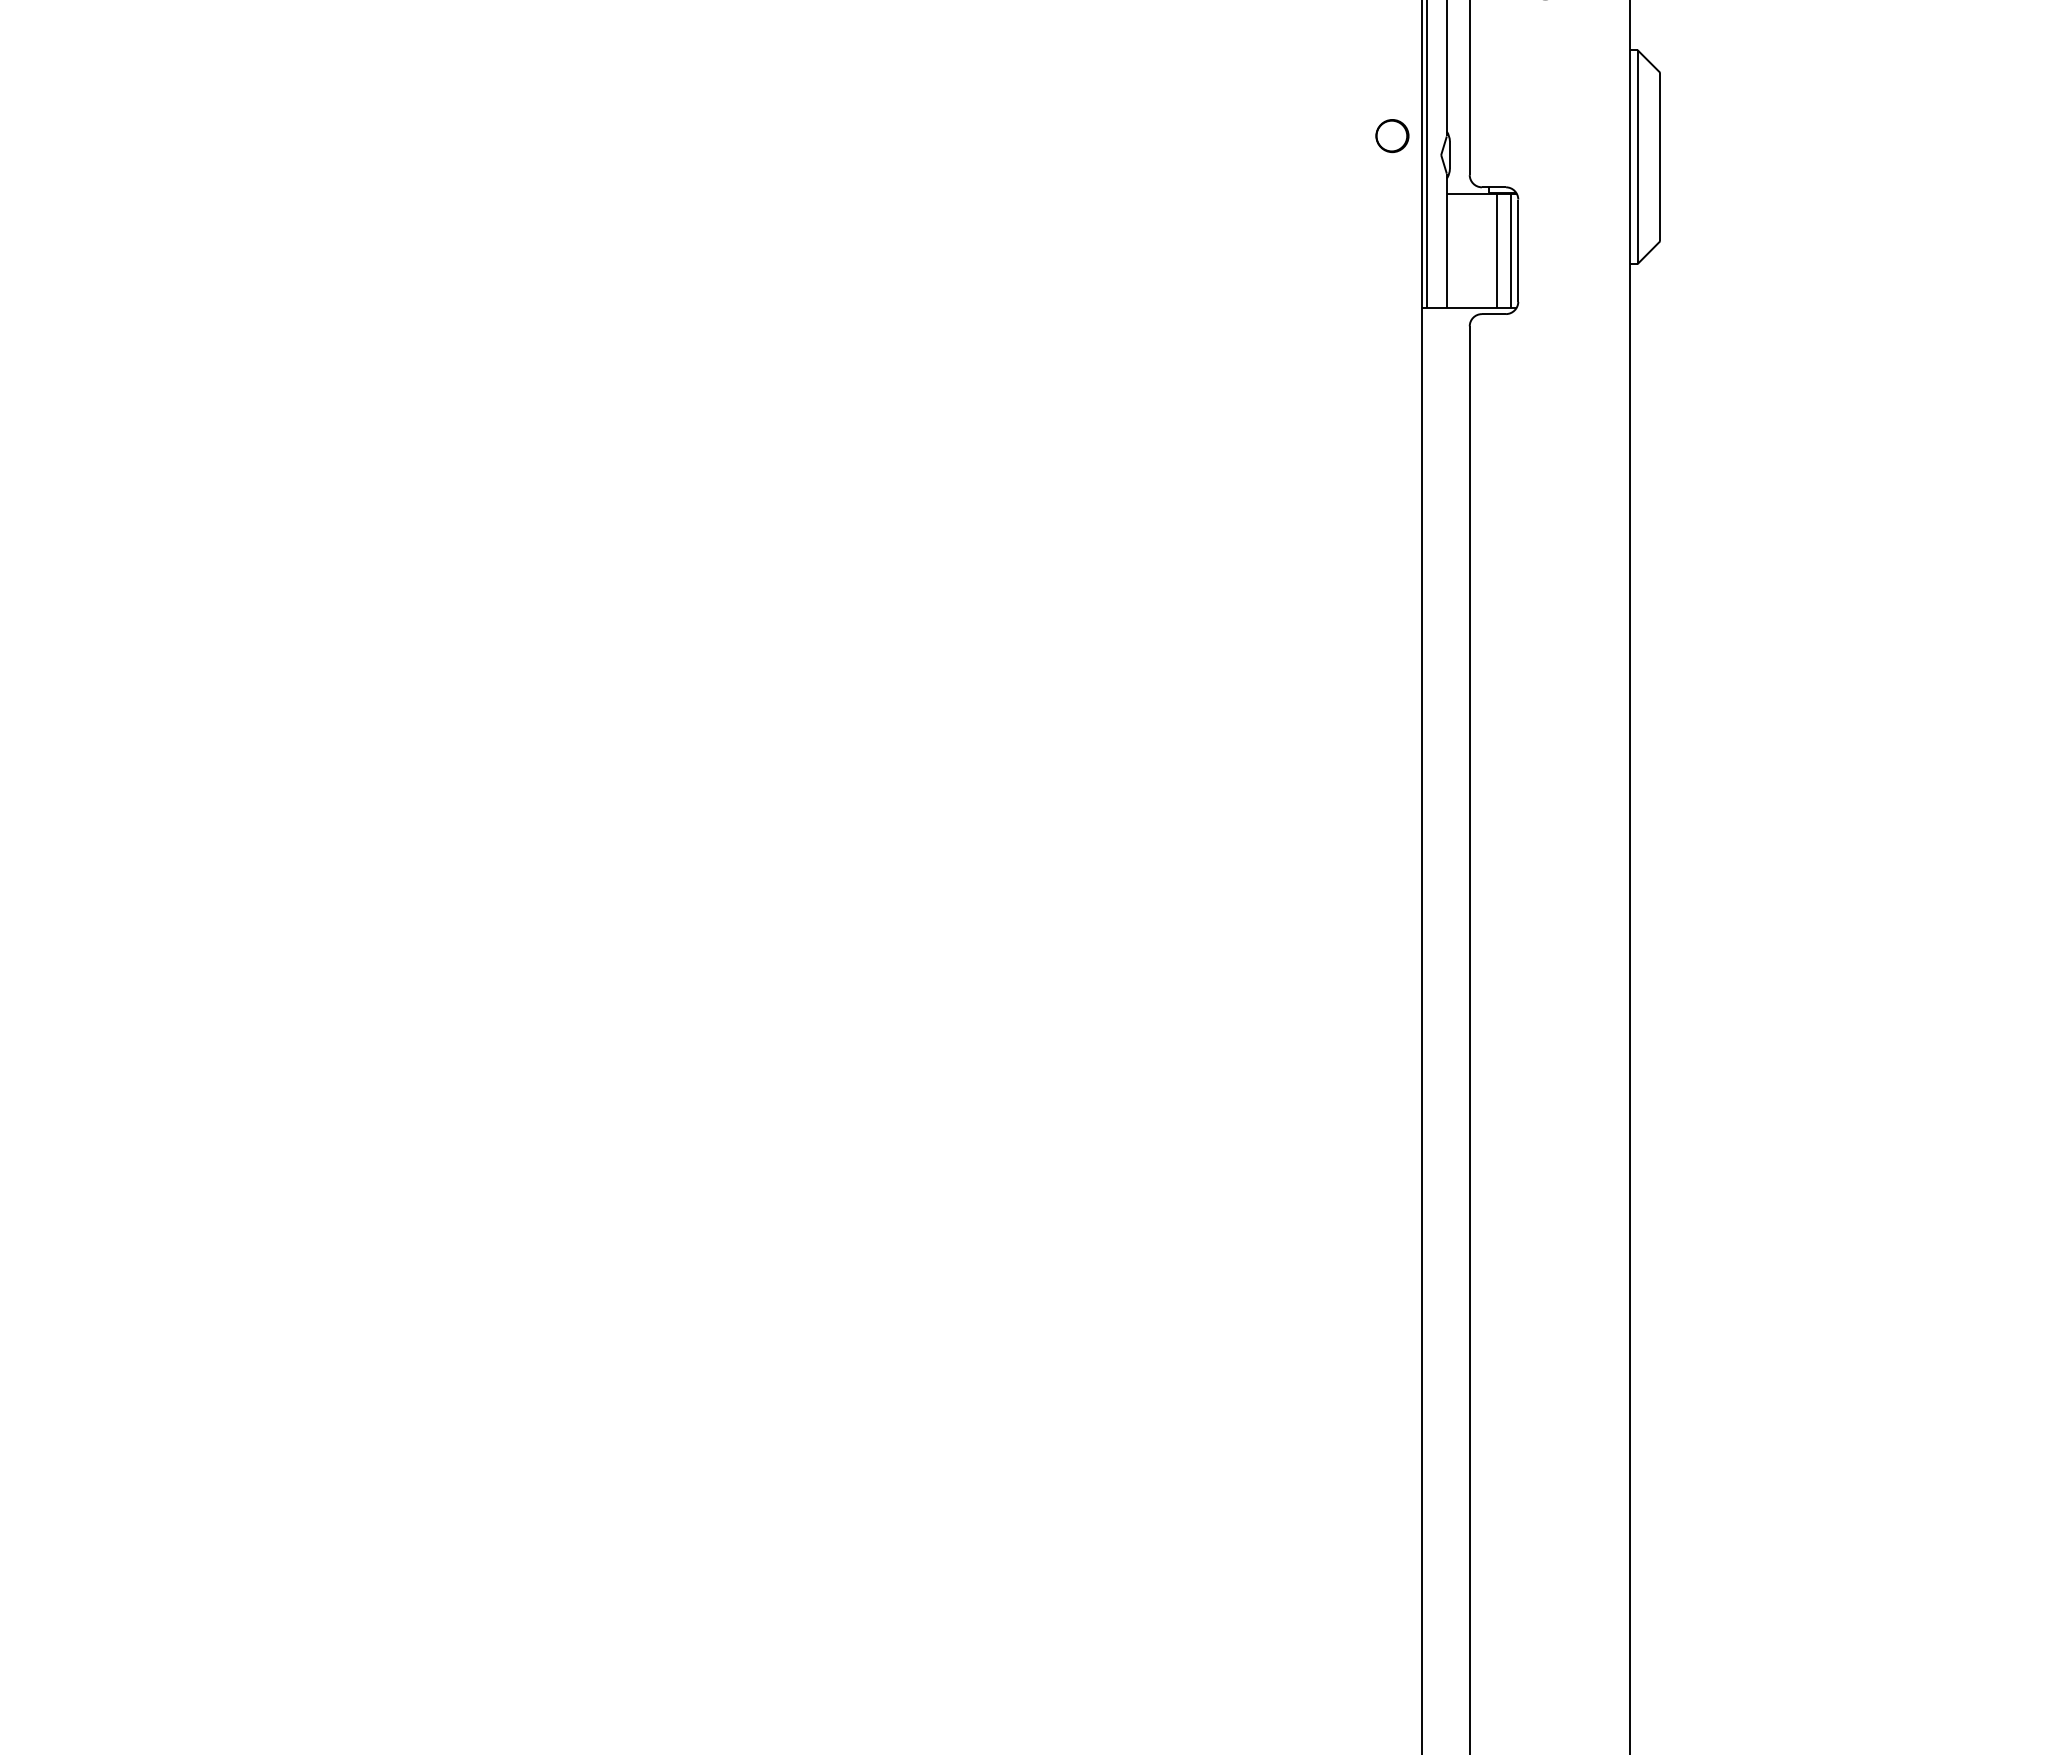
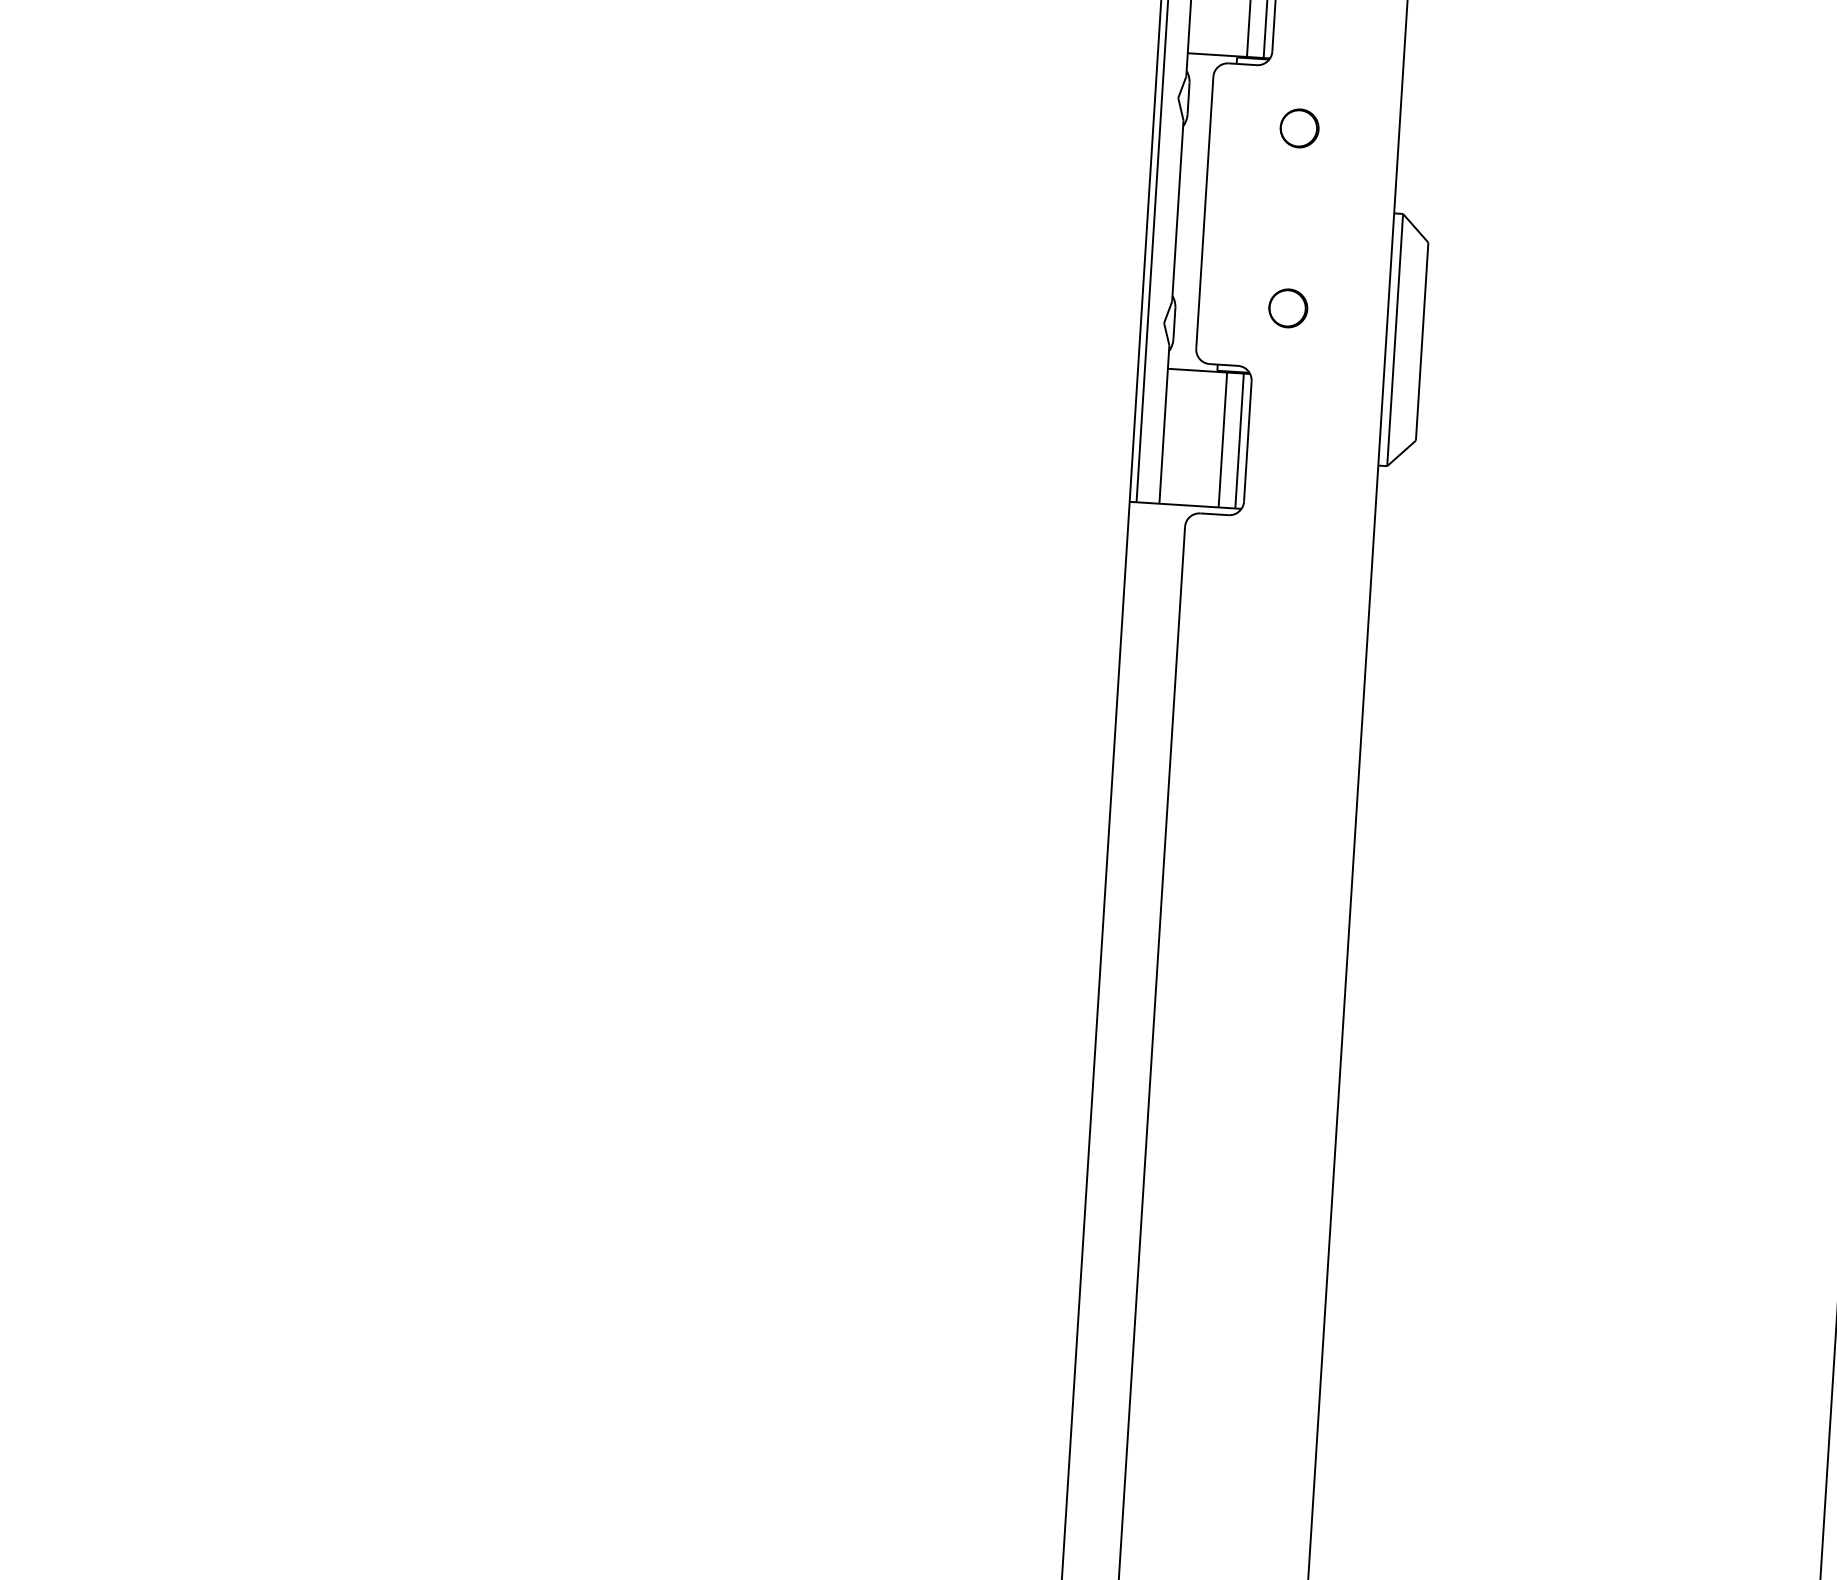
part: (1392, 136) -> (1288, 308), moved

